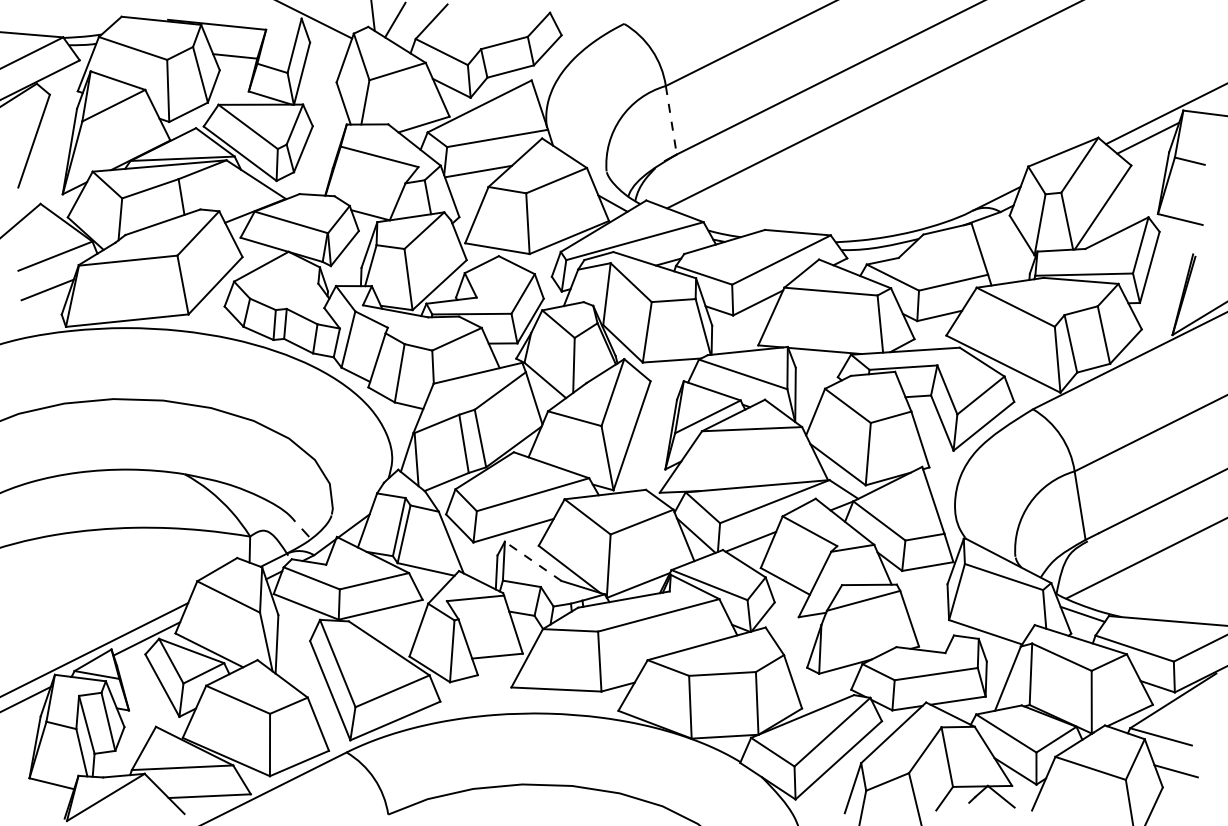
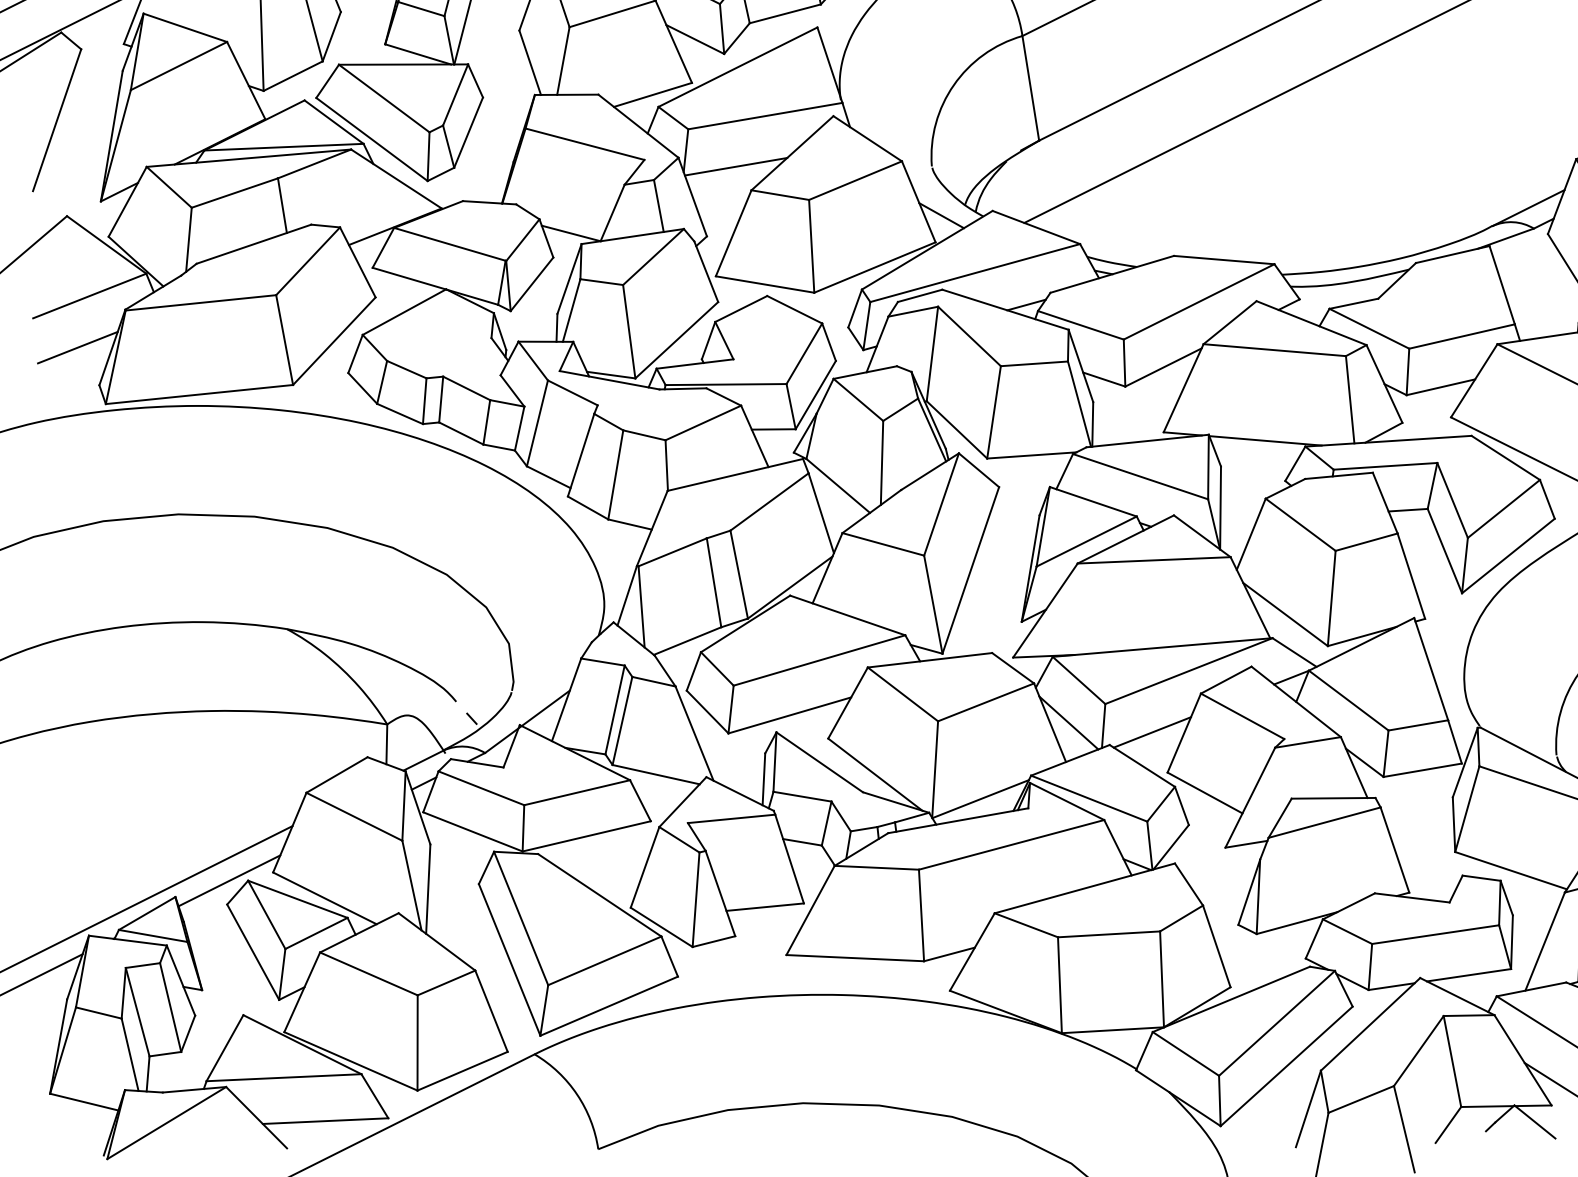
line: (671, 120) -> (1031, 88), dashed -> solid
line: (532, 561) -> (818, 762), dashed -> solid

